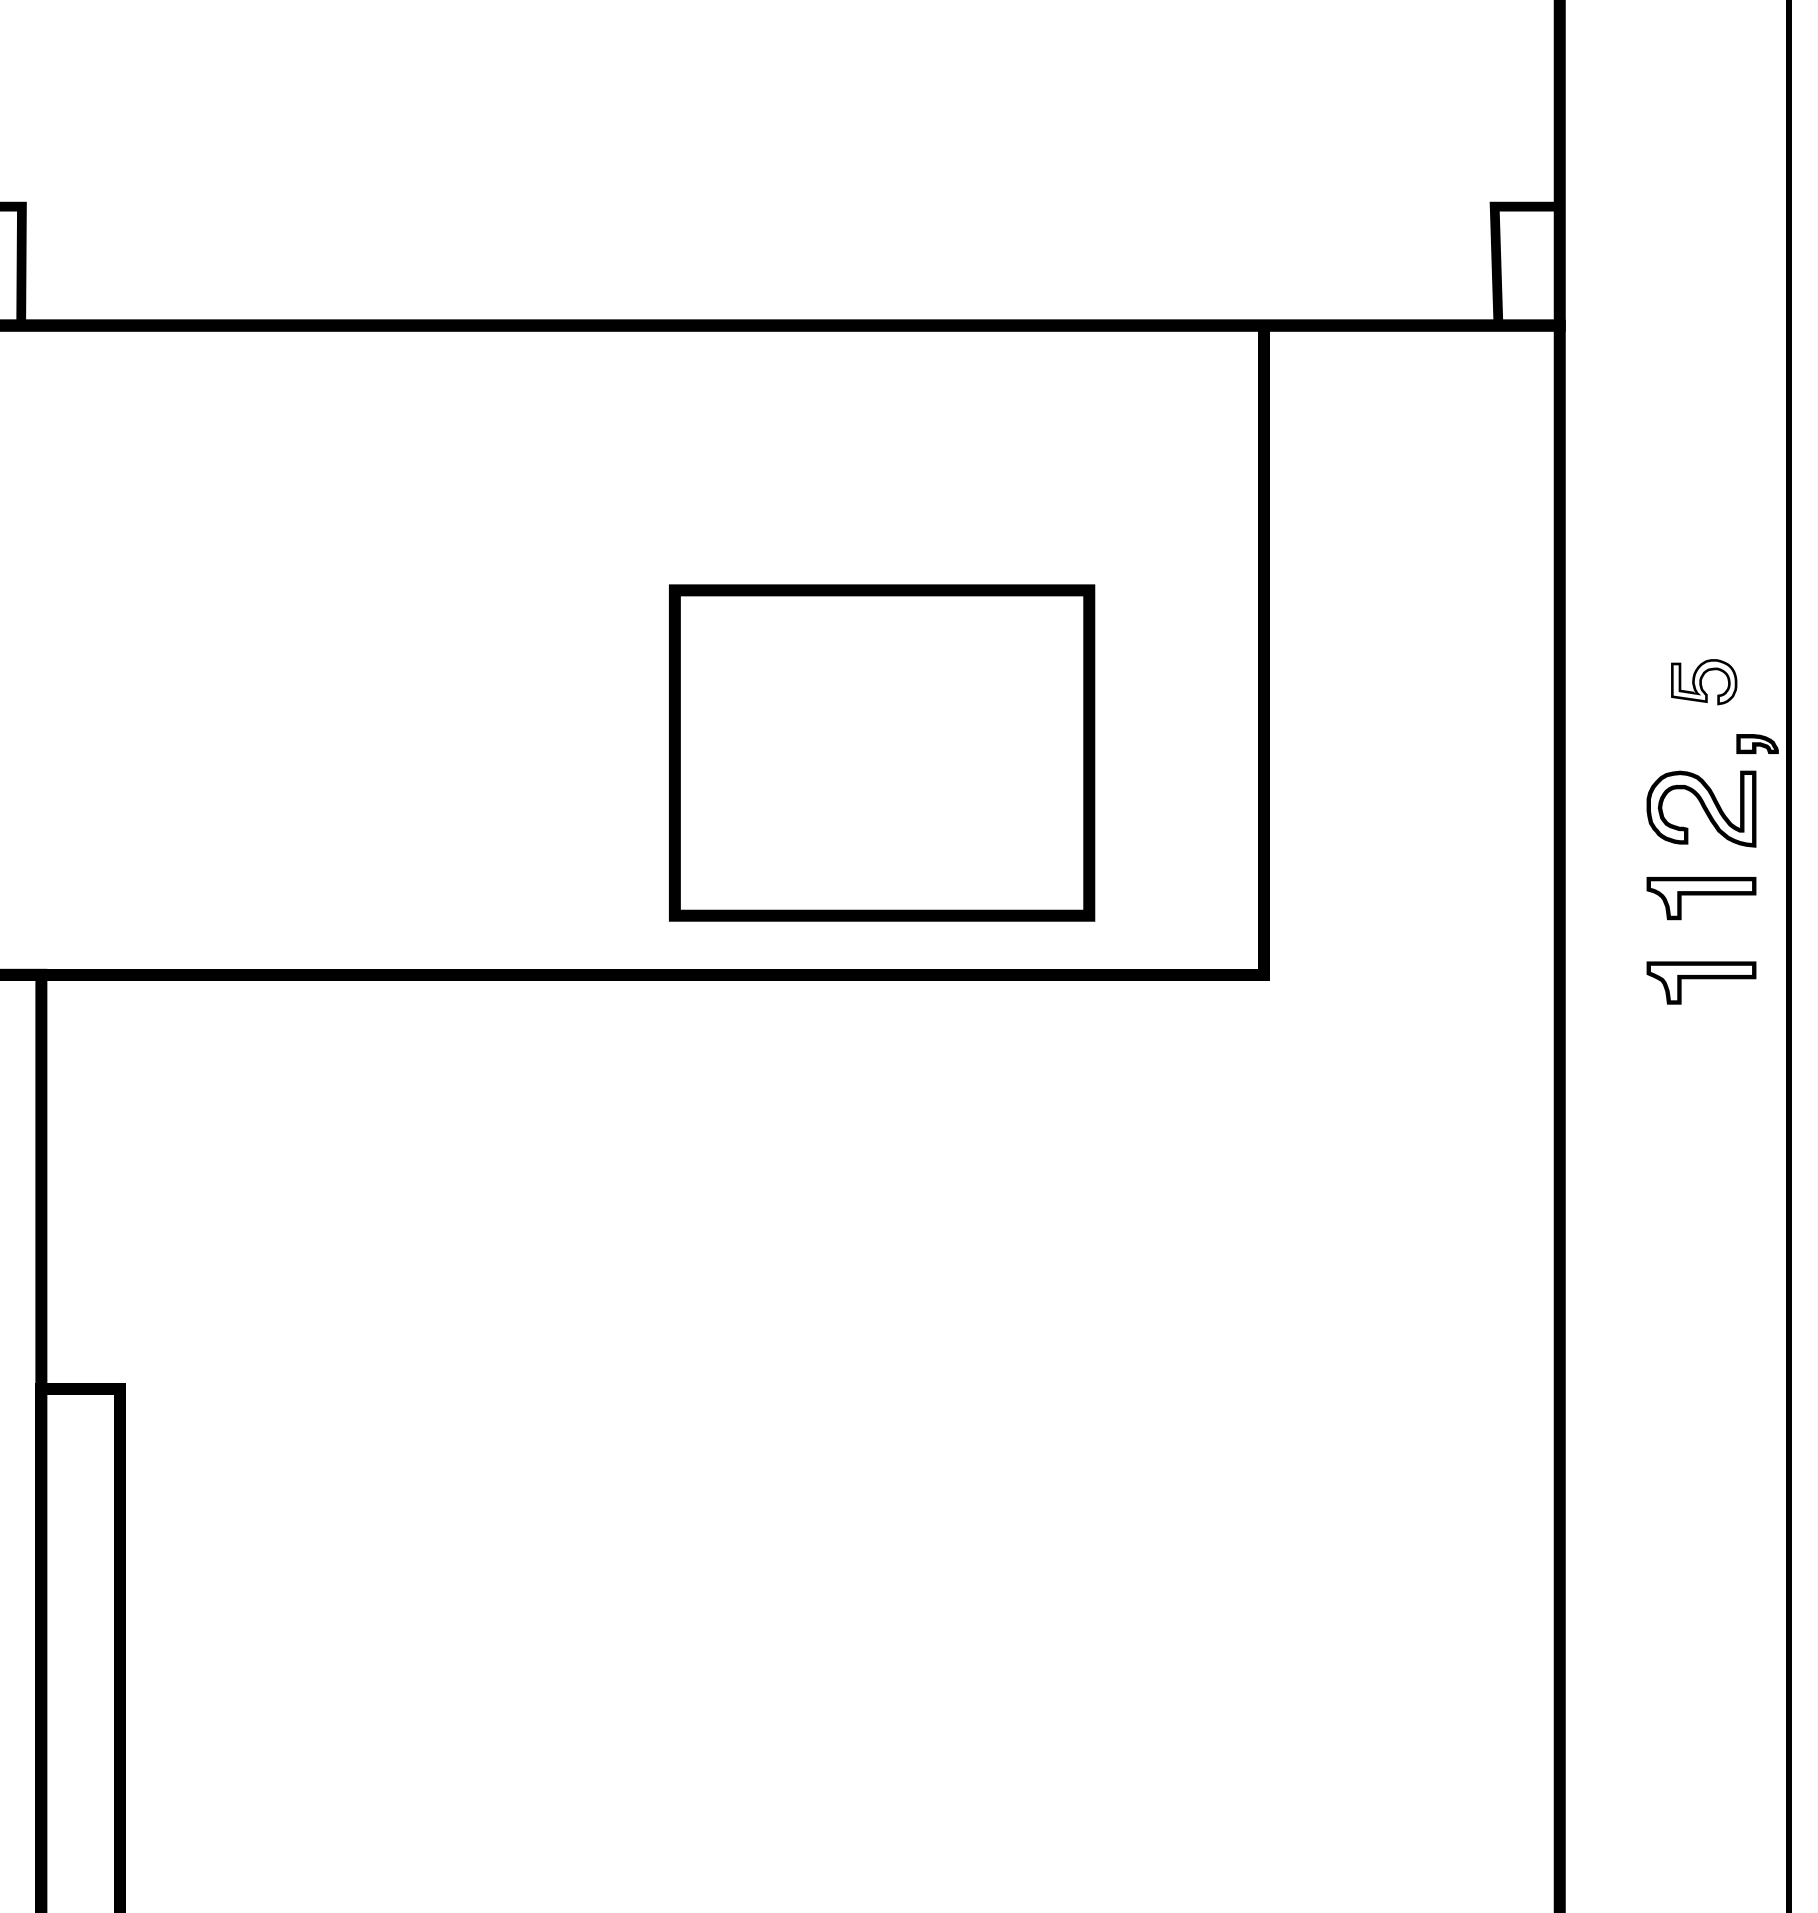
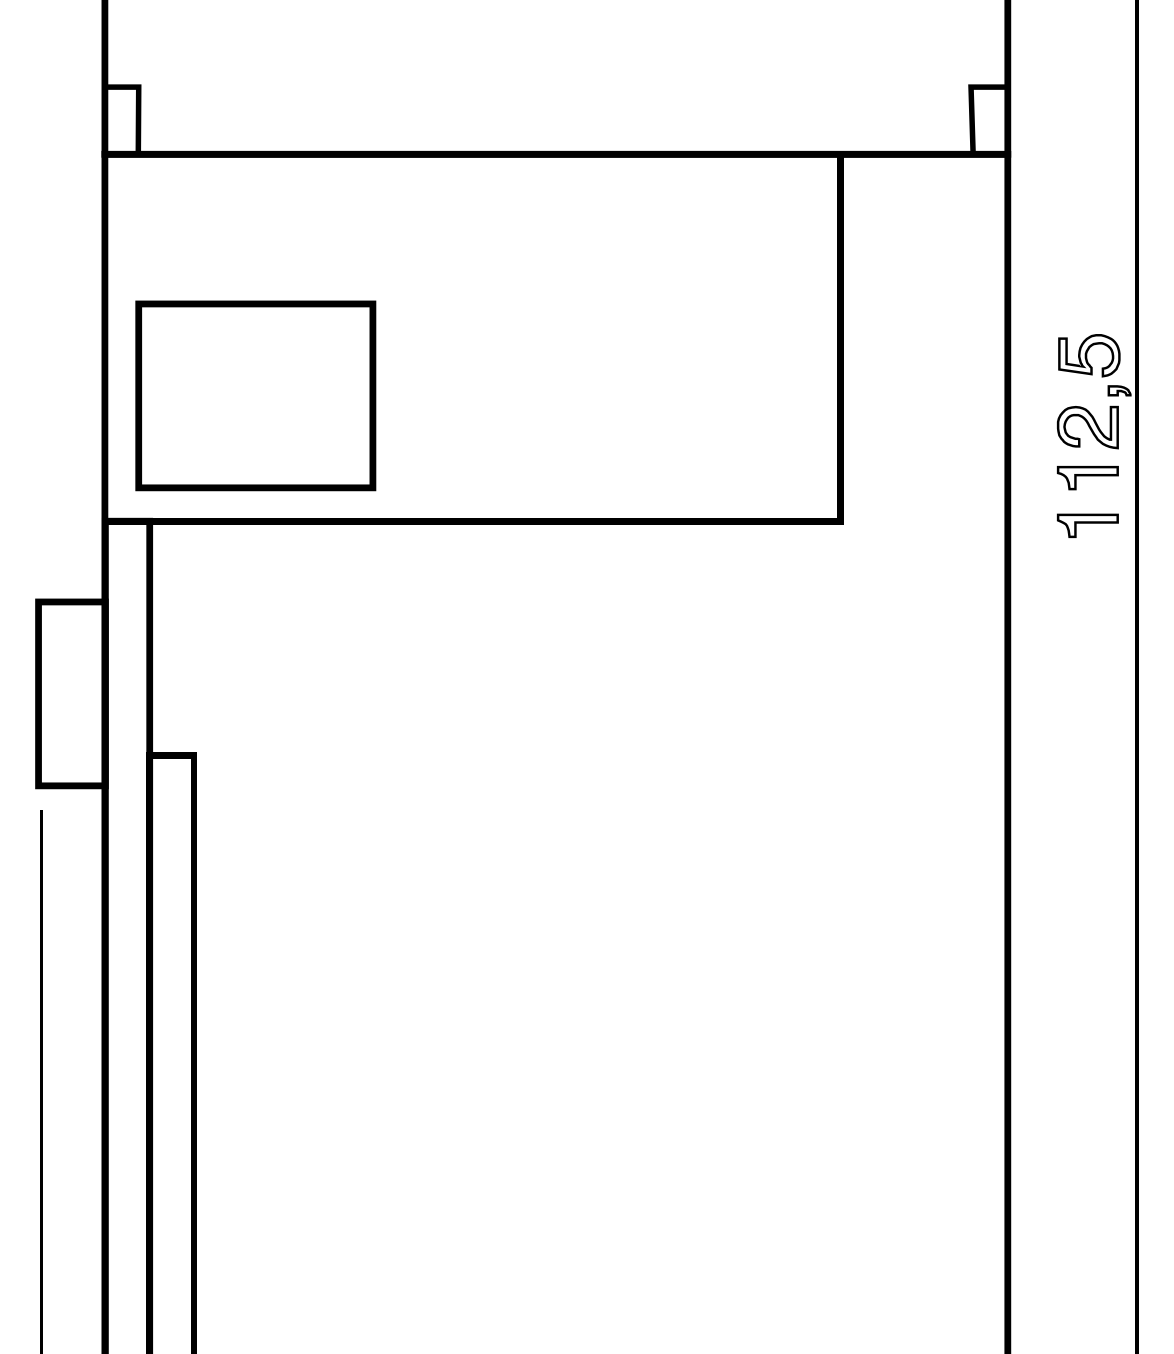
part: (1704, 681) -> (1089, 355), size x1.67
part: (881, 752) -> (255, 395), moved

